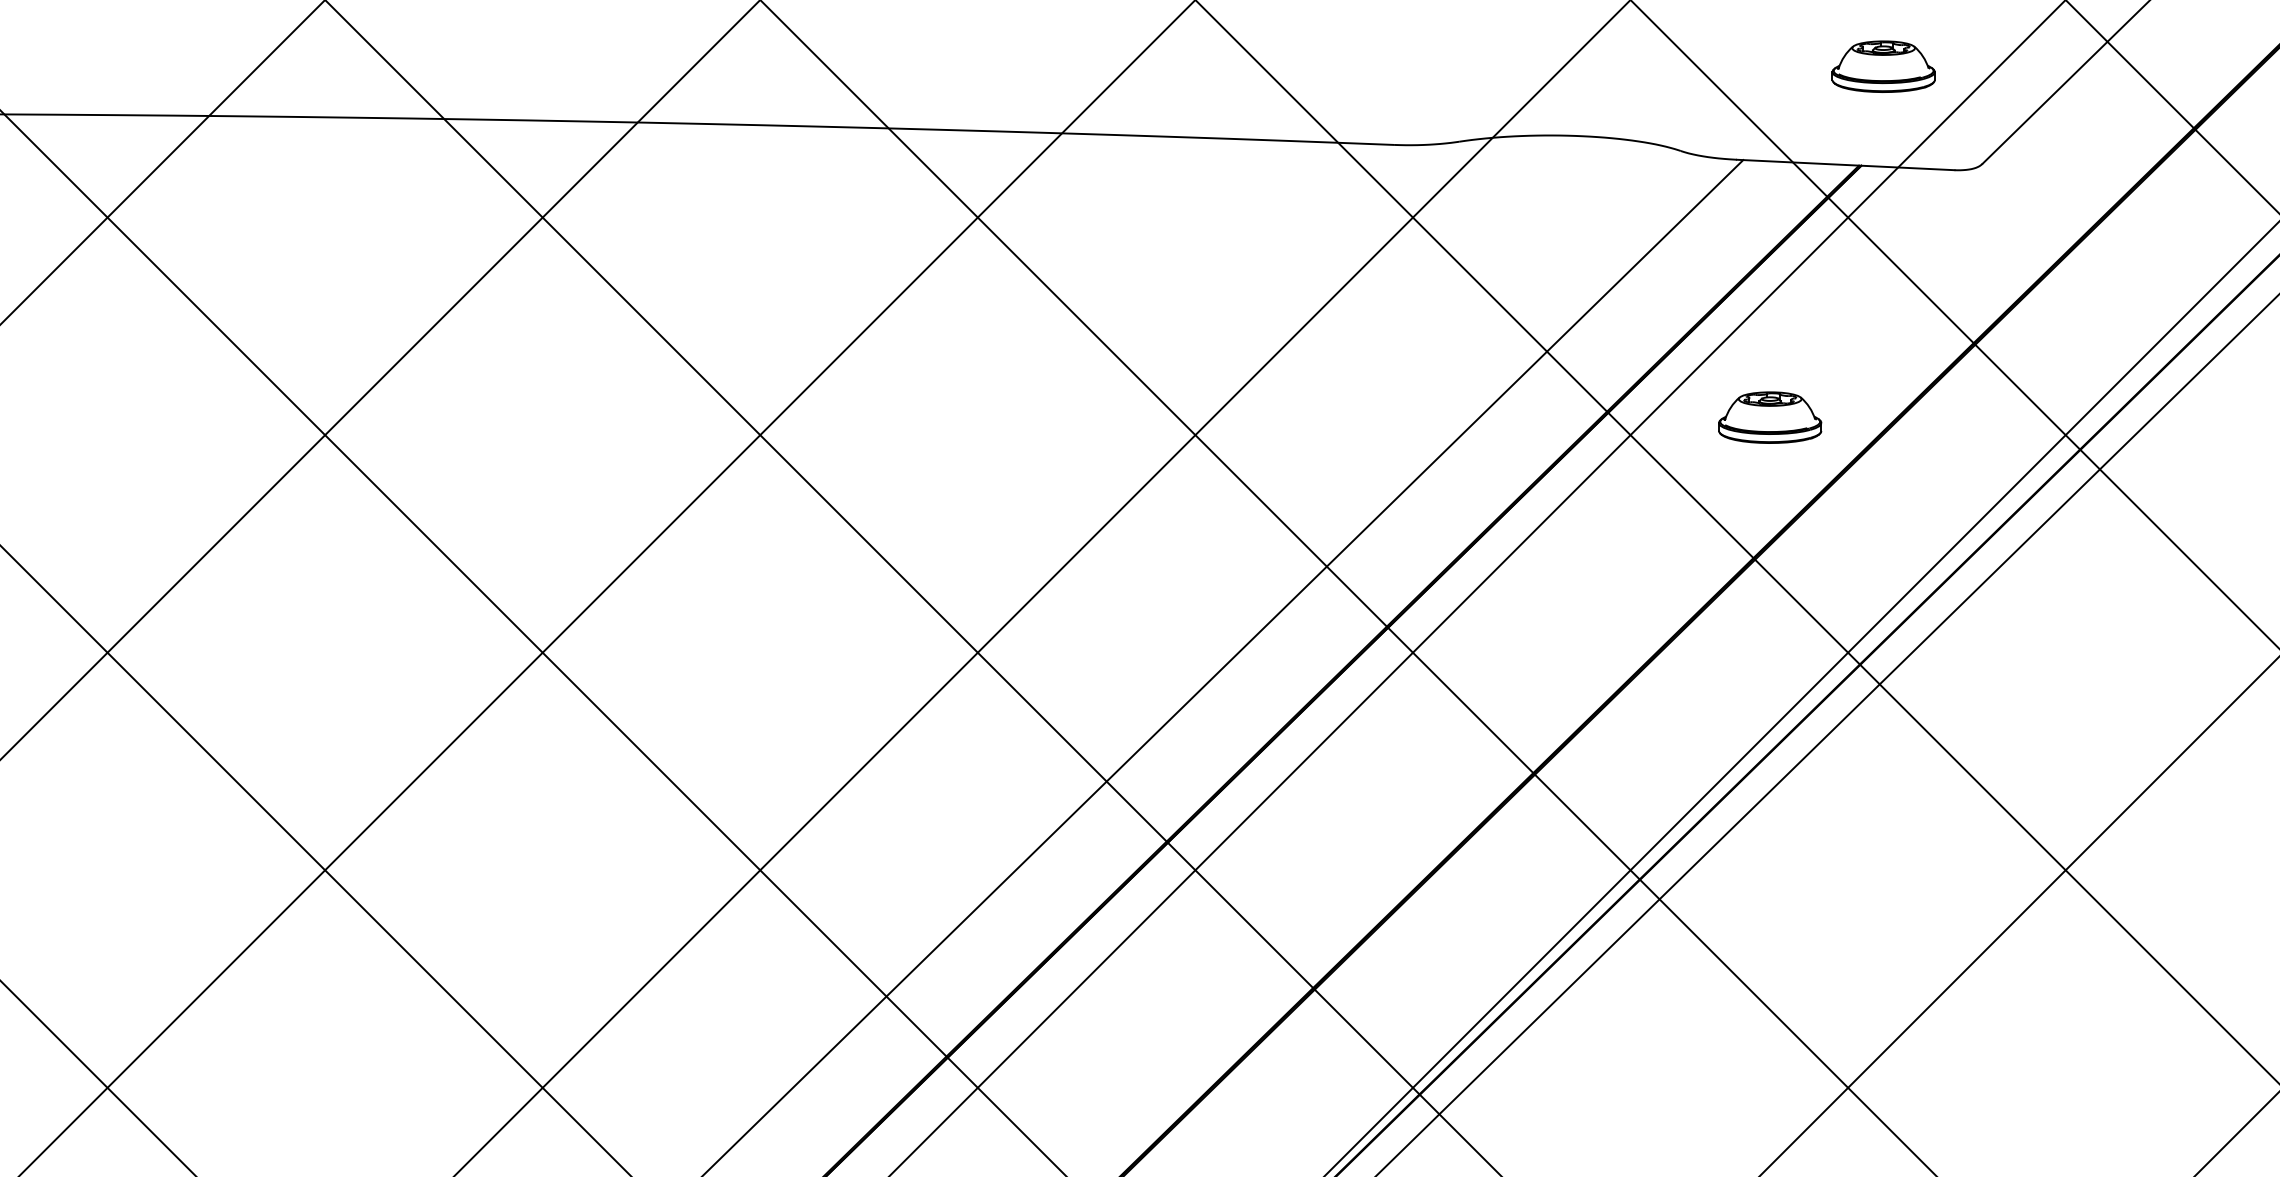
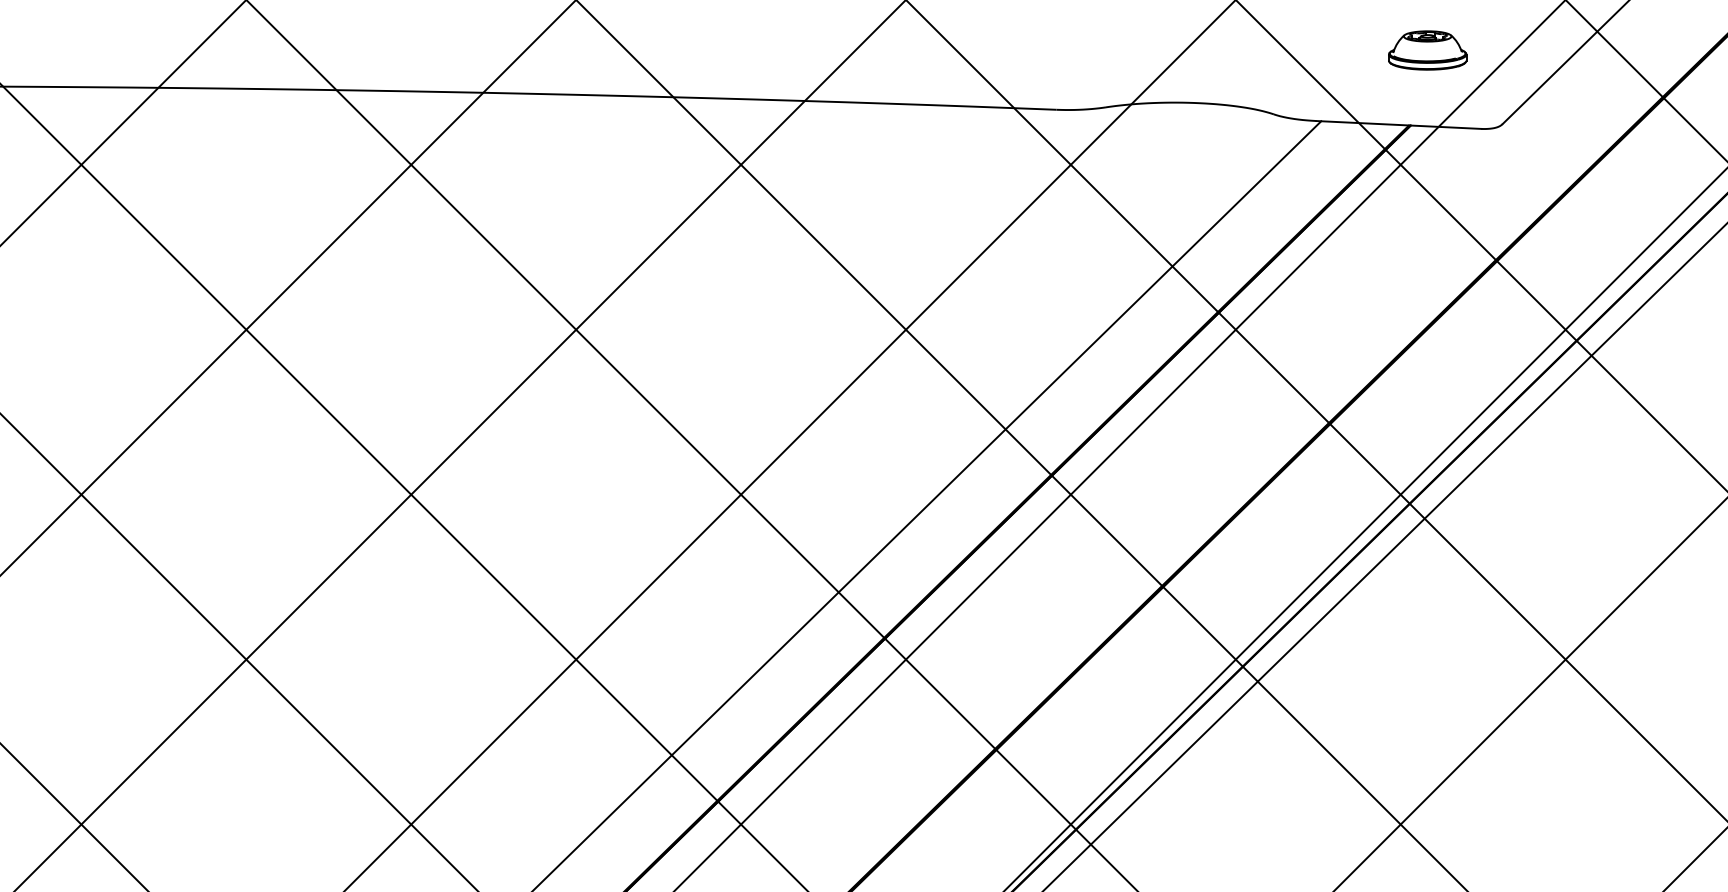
part: (1769, 417) -> (1341, 316), removed

